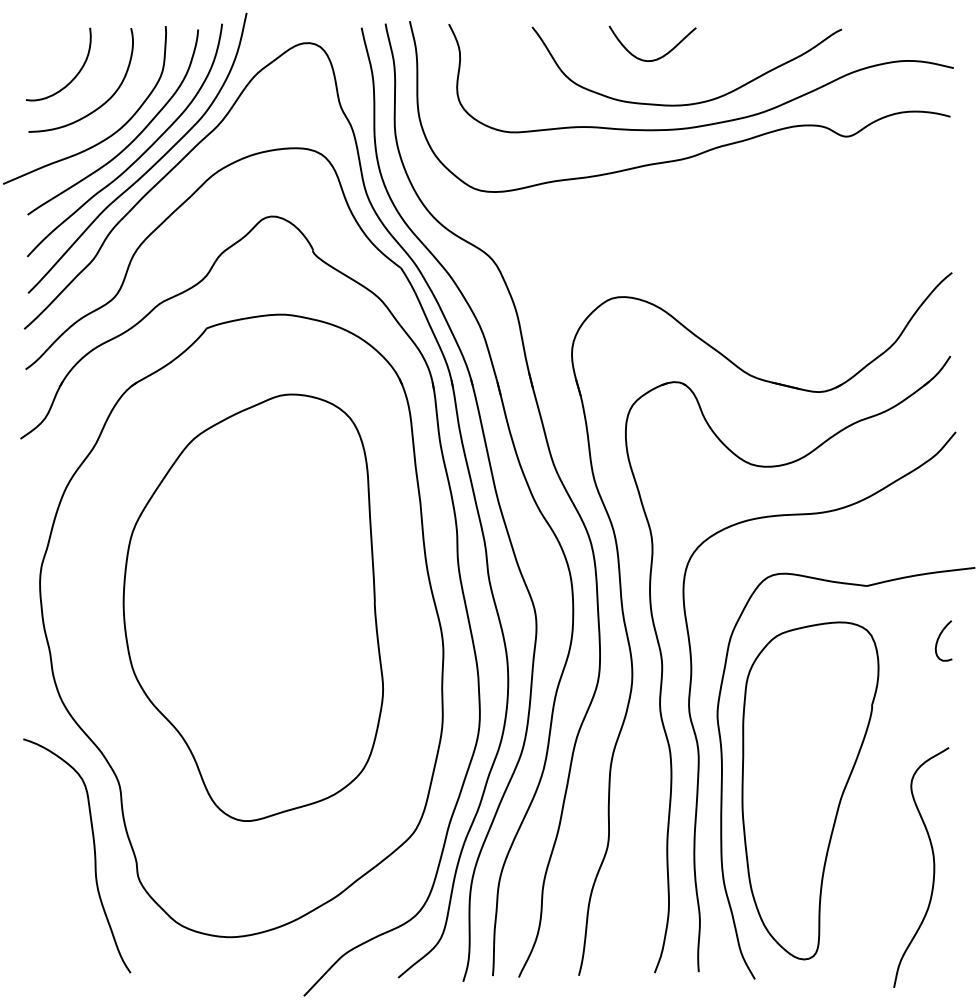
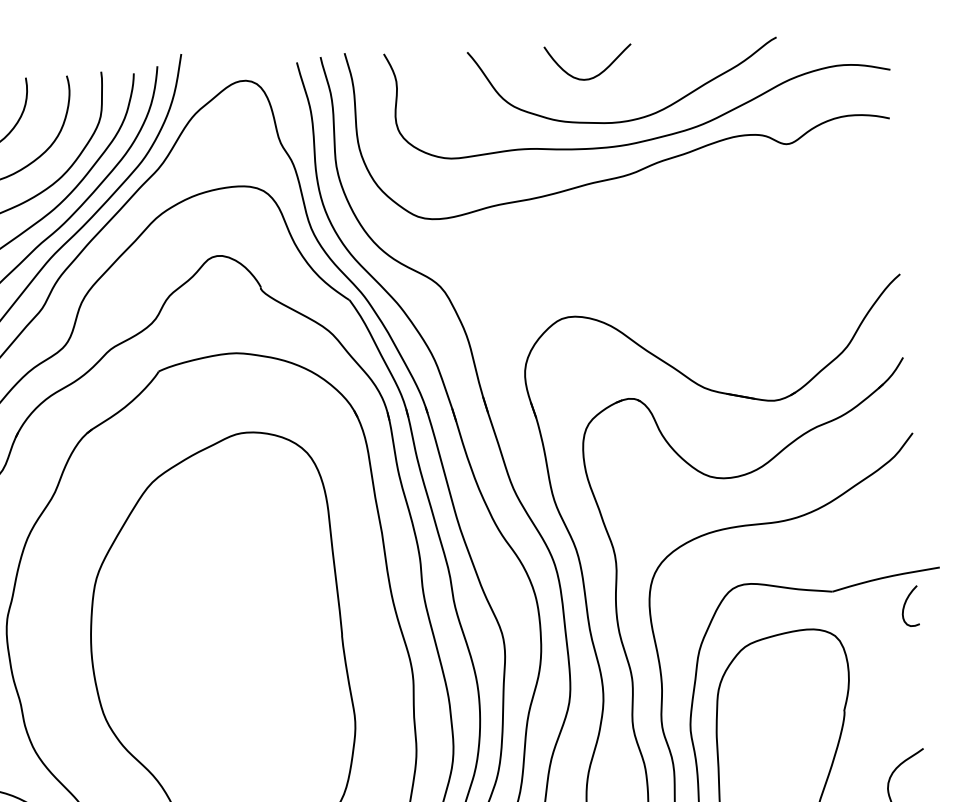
curve: (939, 638) -> (905, 604), moved

